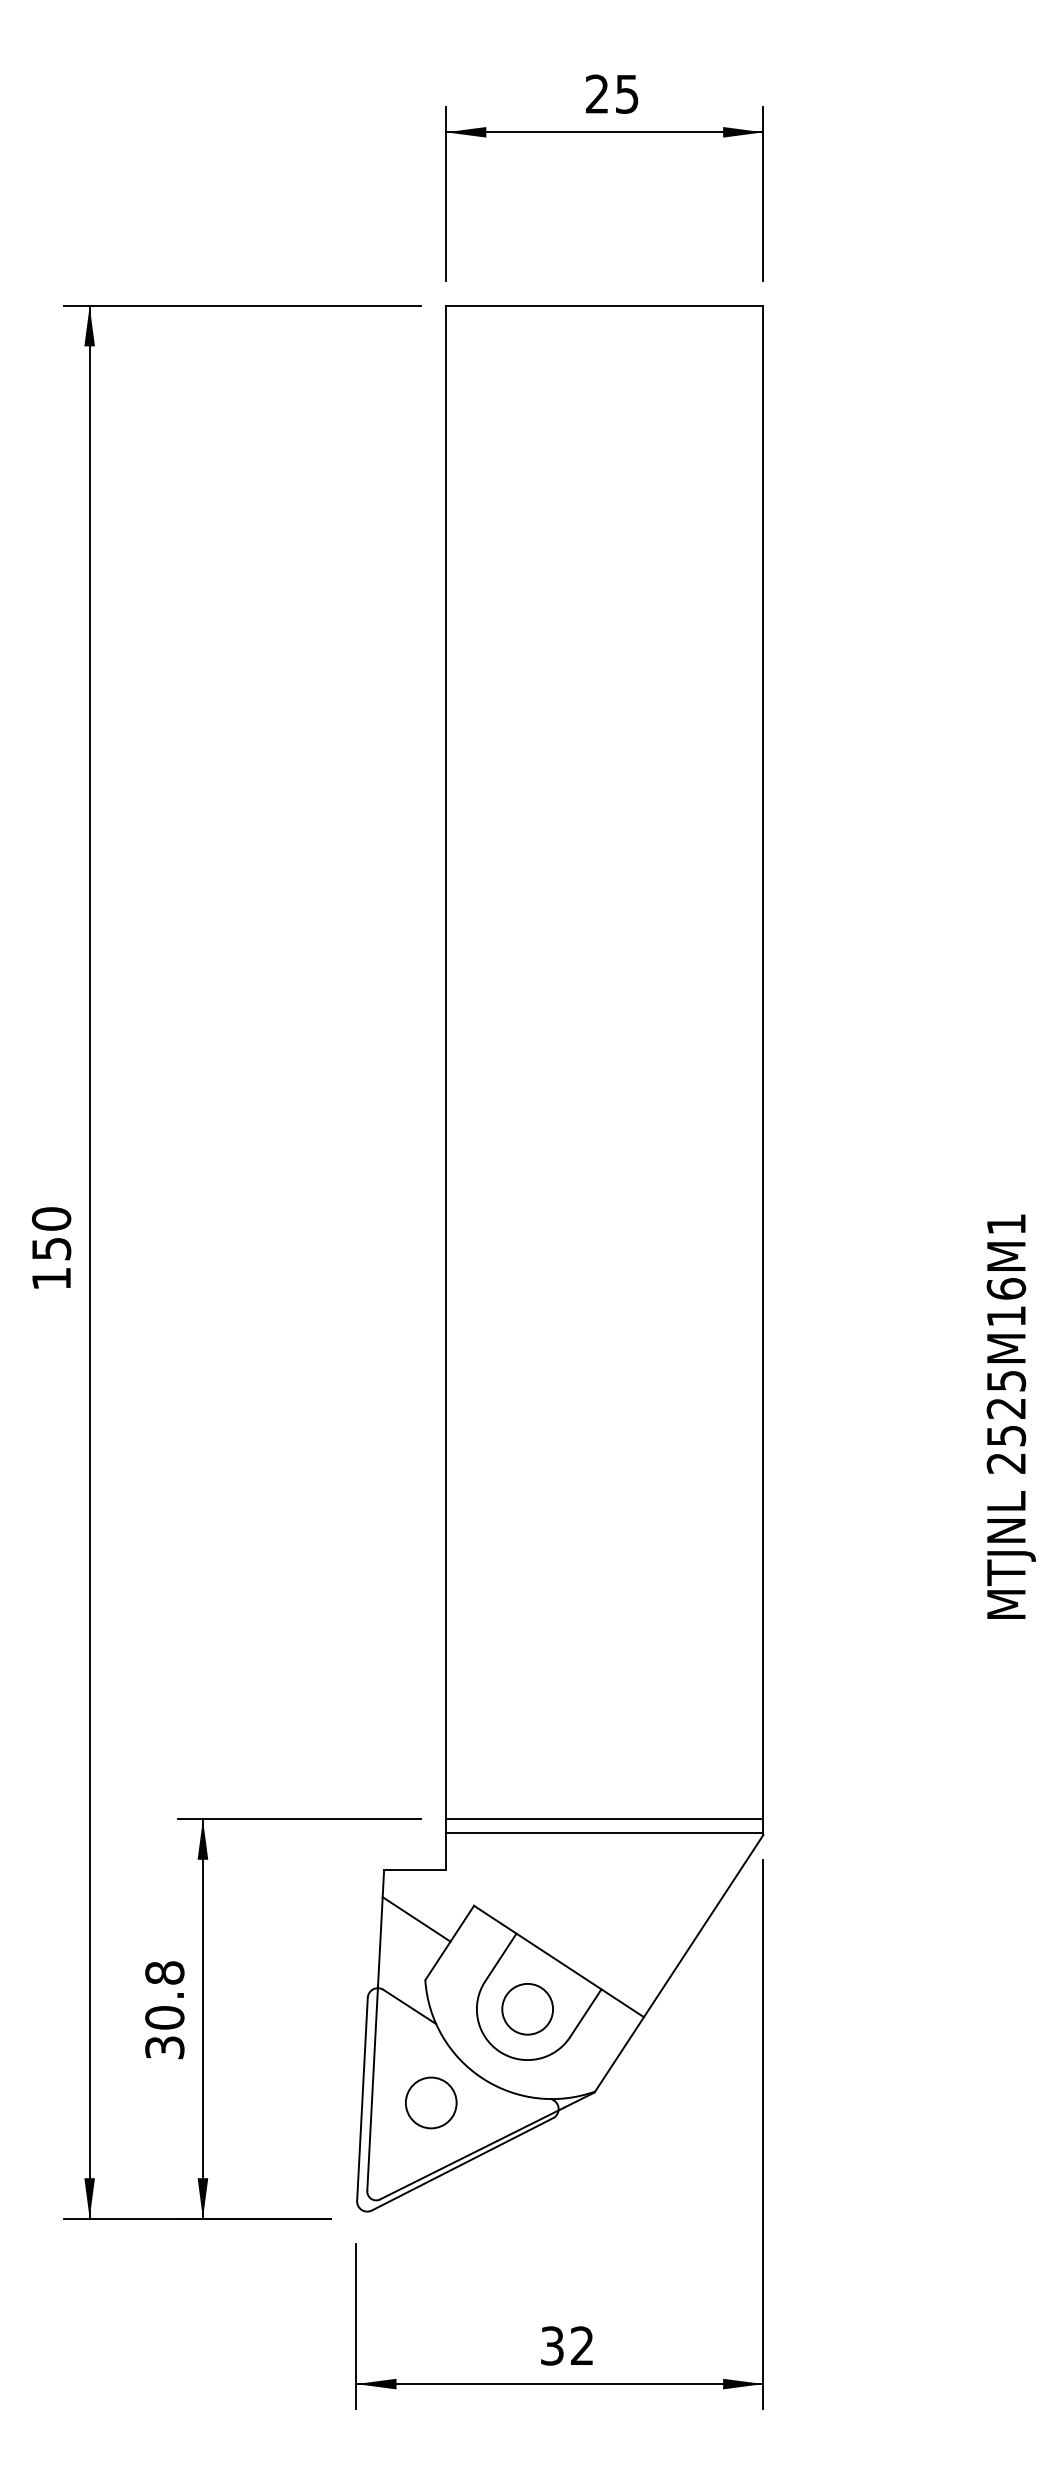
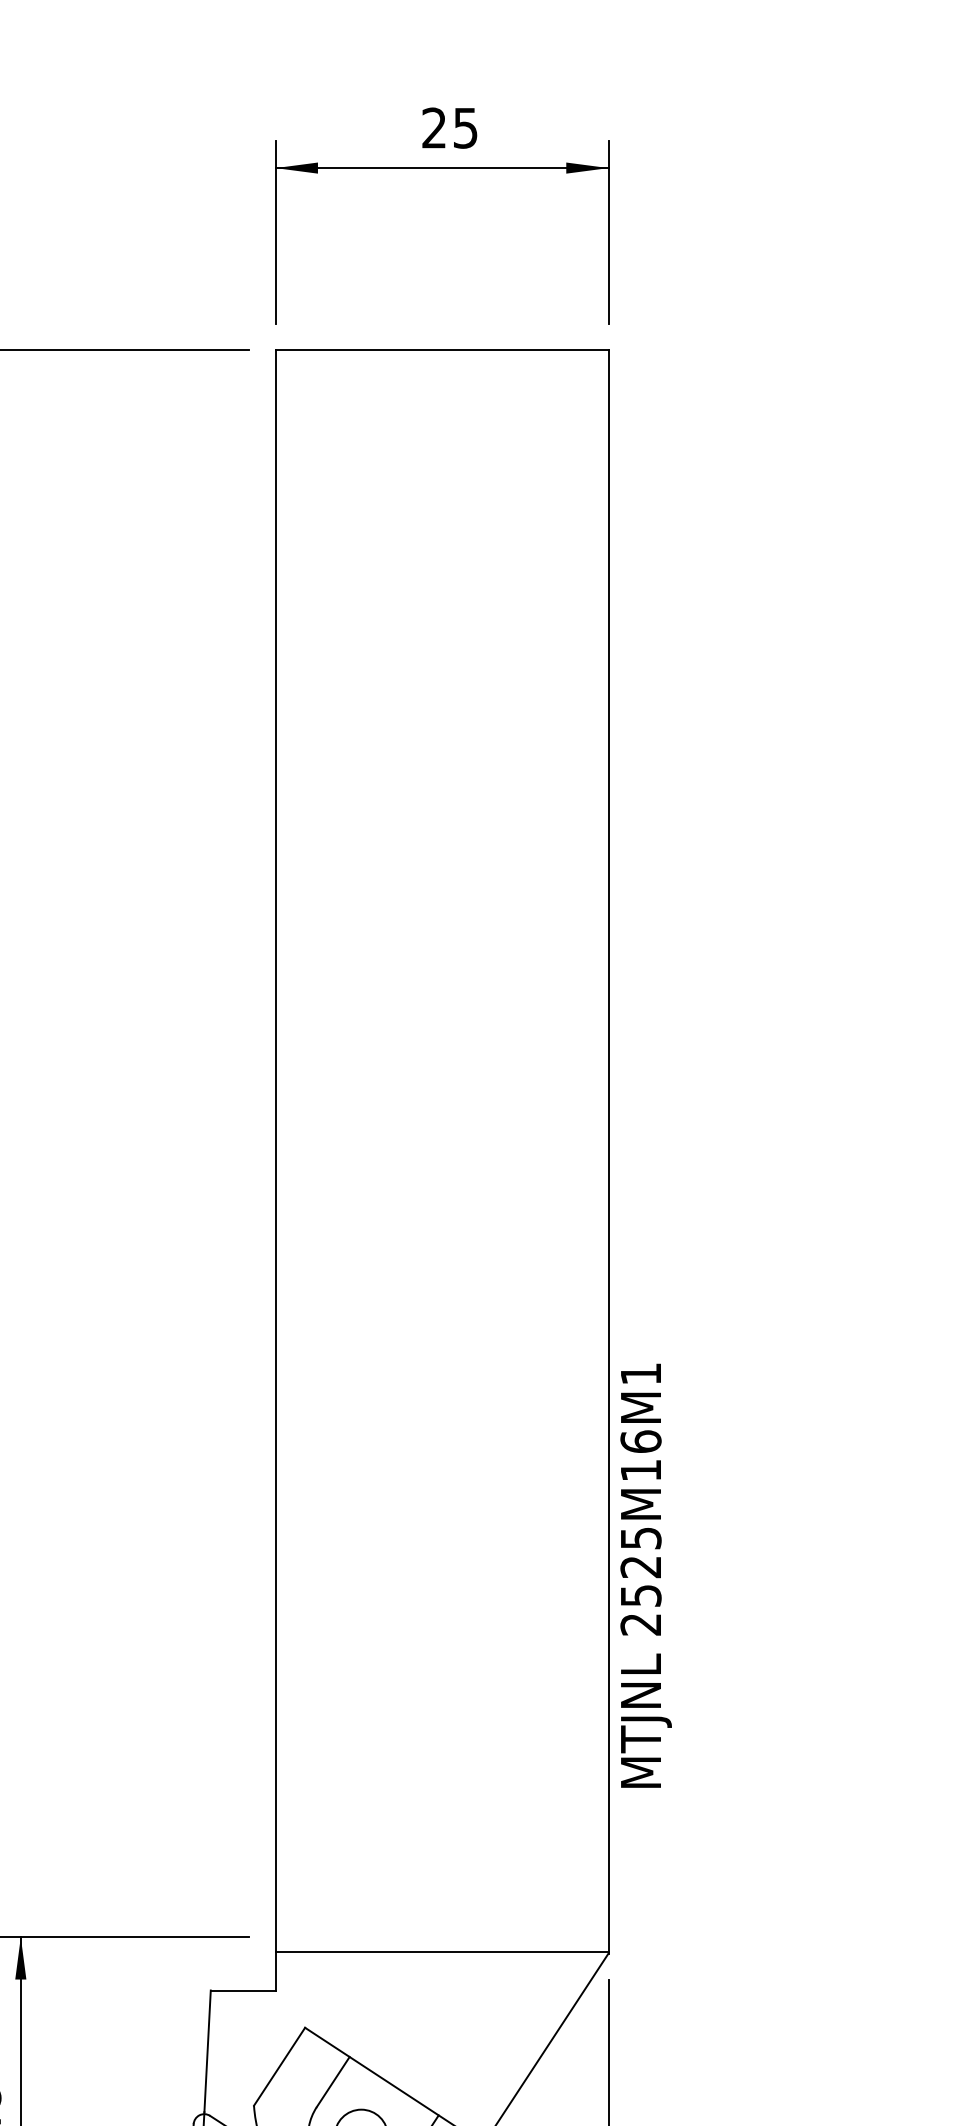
text: (1010, 1416) -> (645, 1575), moved
line: (604, 1819) -> (441, 1937), removed
line: (416, 1919) -> (244, 2042), removed

